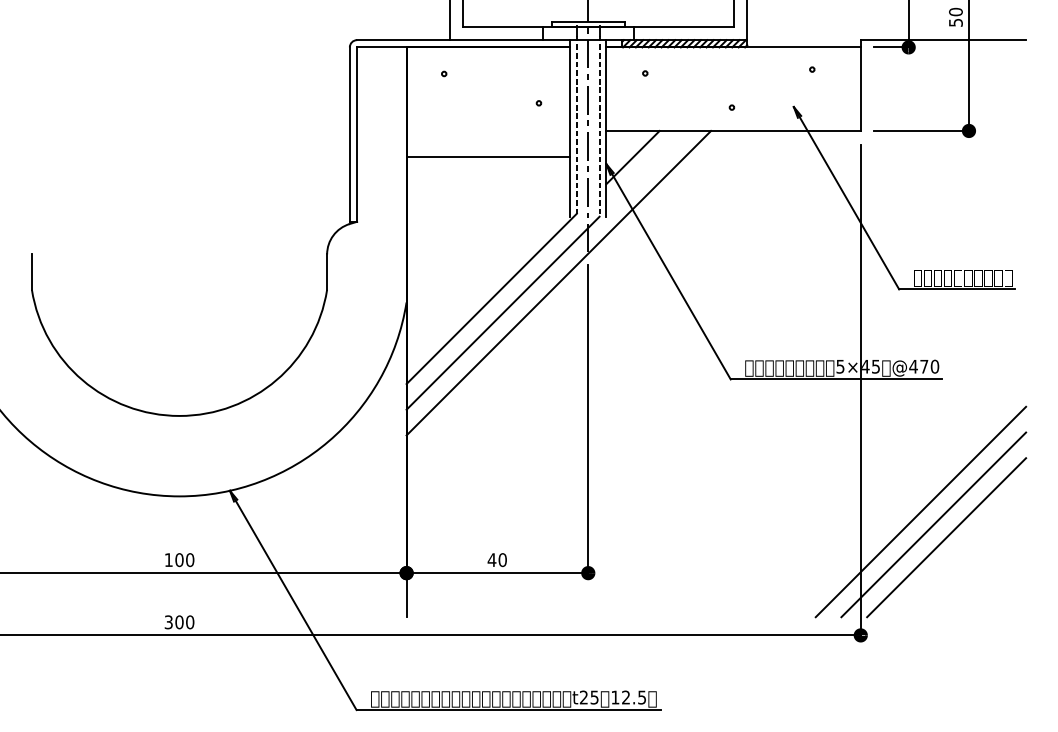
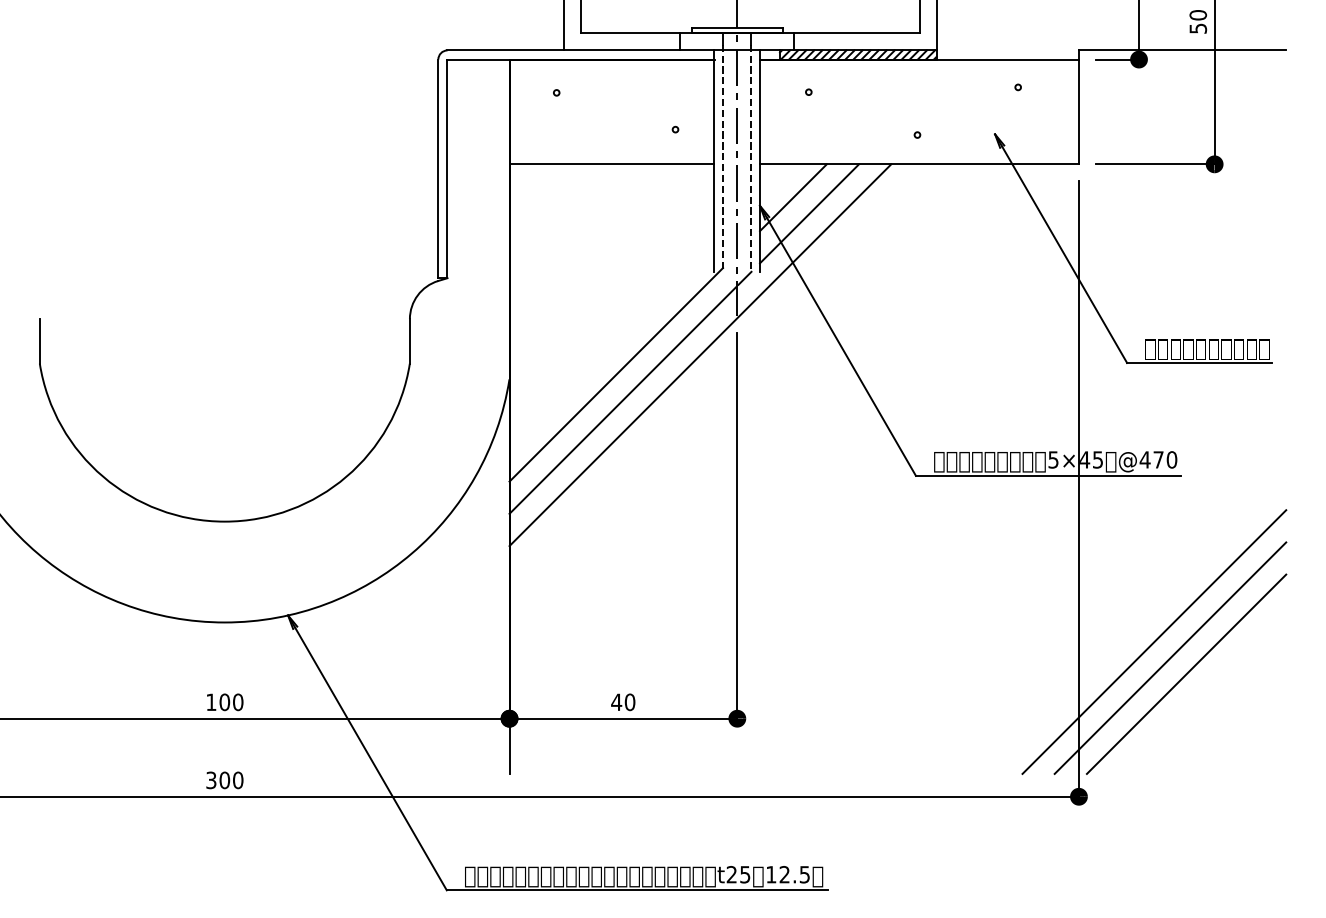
line: (487, 156) -> (611, 164), moved
line: (645, 170) -> (809, 213), added

